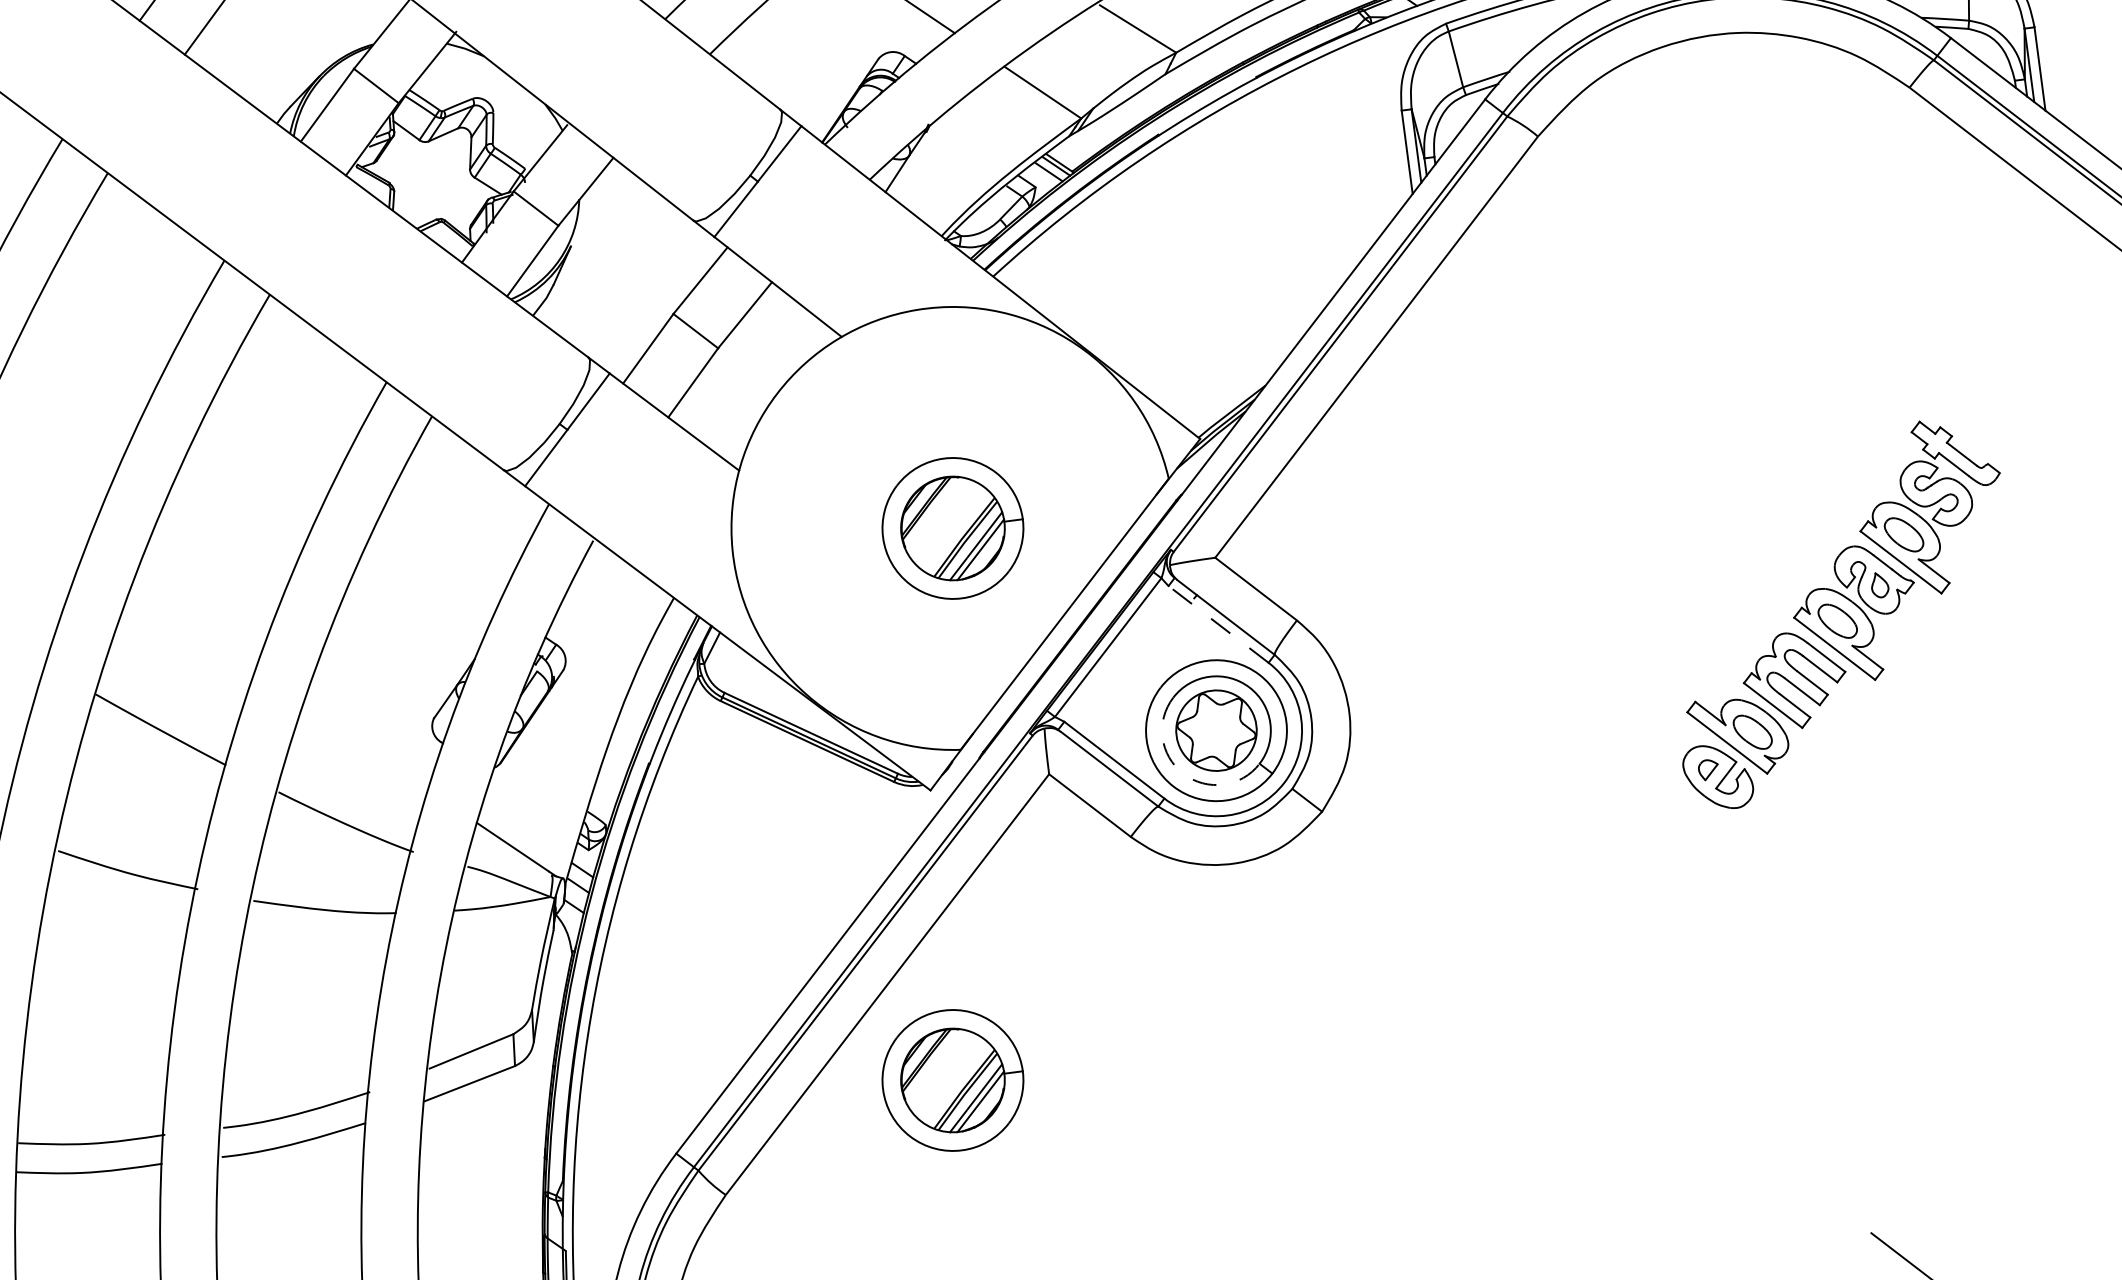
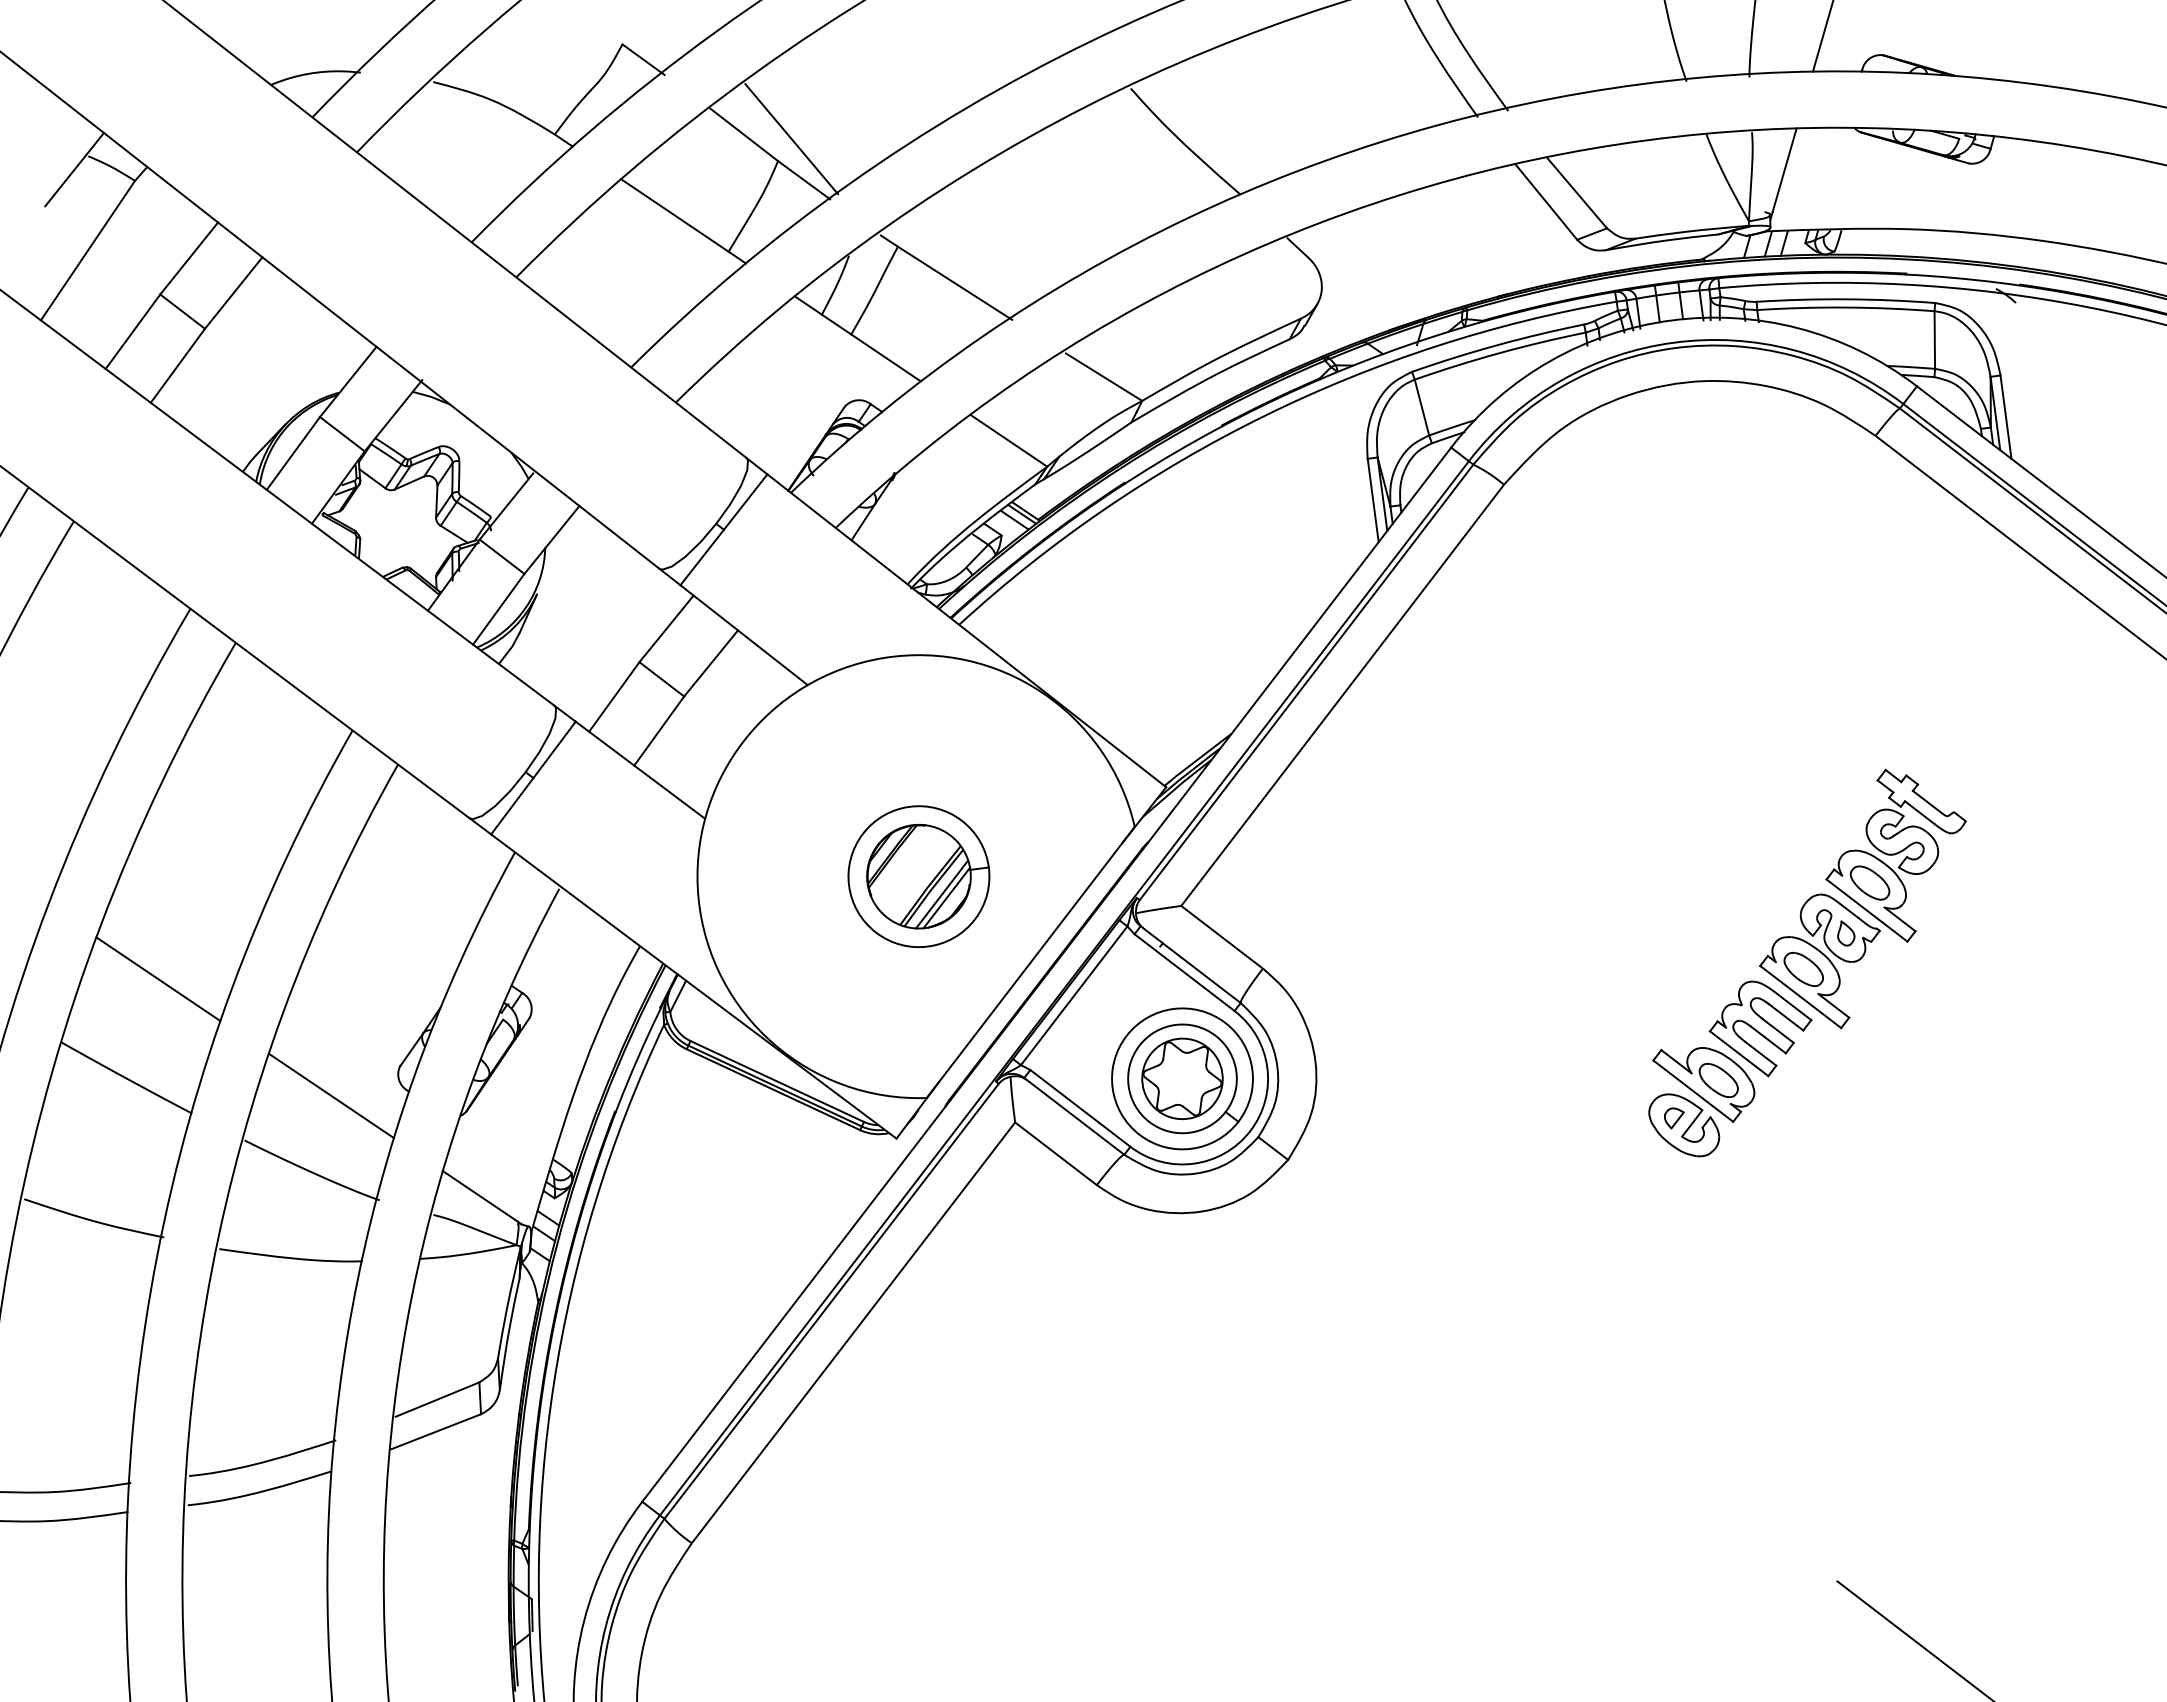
line: (1218, 624) -> (1184, 972), dashed -> solid
line: (192, 631) -> (158, 979), added
line: (364, 747) -> (330, 1095), added
arc: (1183, 774) -> (1149, 1122), dashed -> solid
part: (952, 1080) -> (918, 1428), removed

